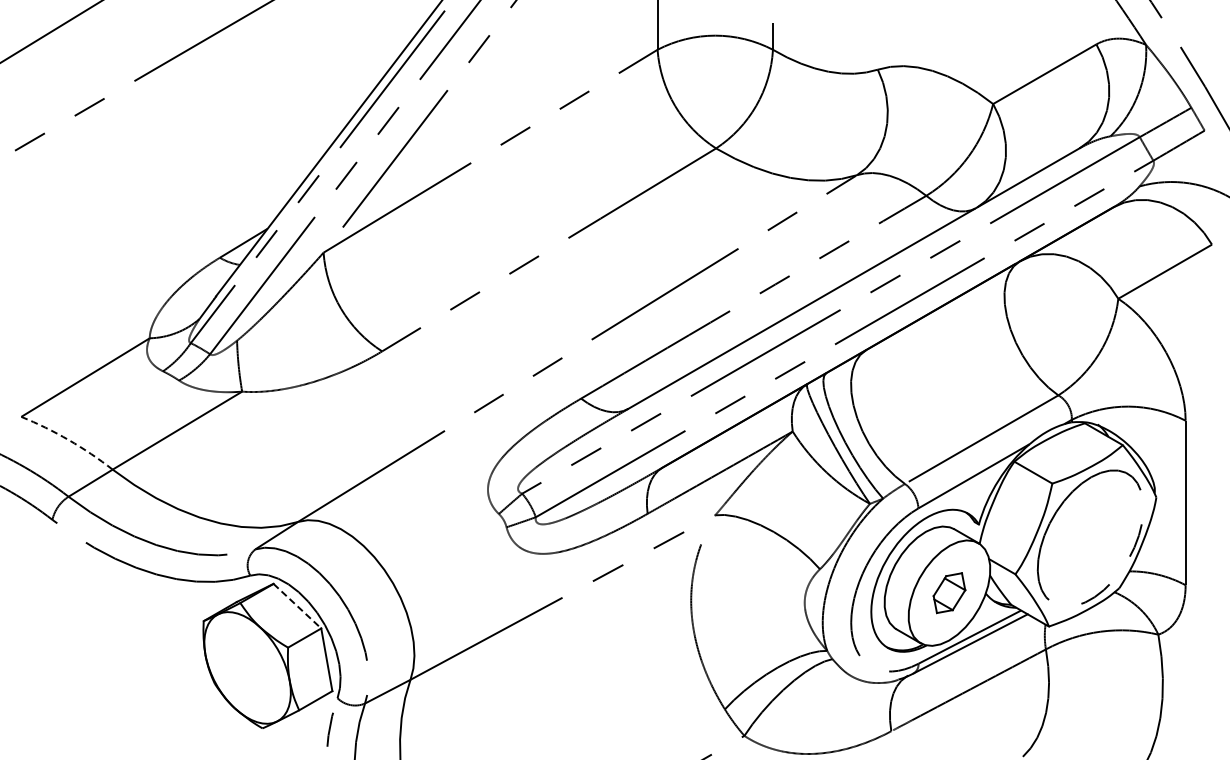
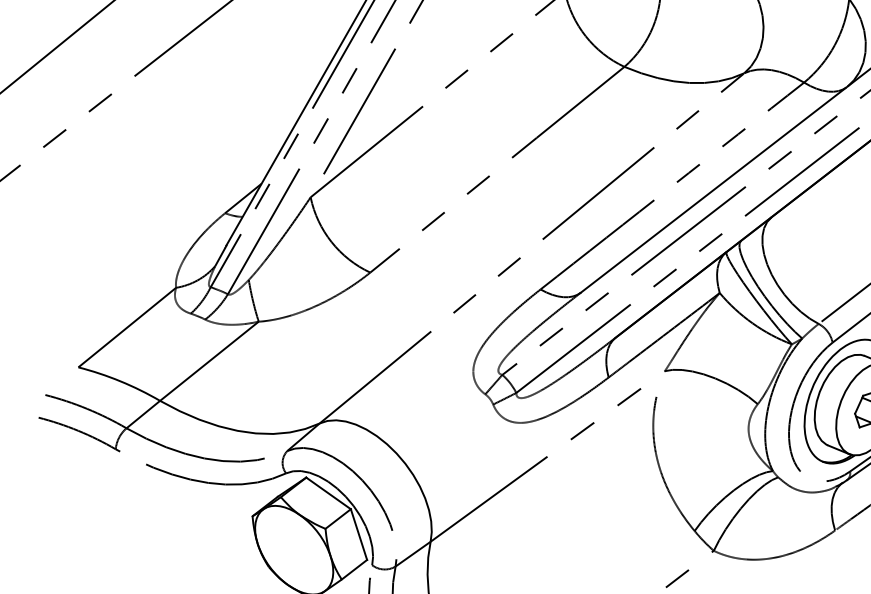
arc: (68, 440) -> (120, 381), dashed -> solid
line: (297, 606) -> (328, 493), dashed -> solid

